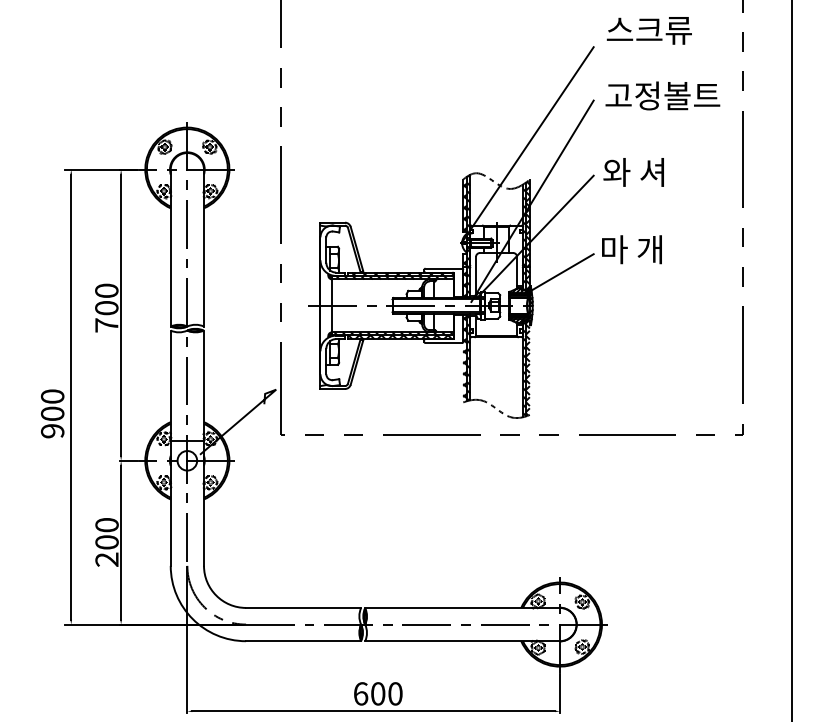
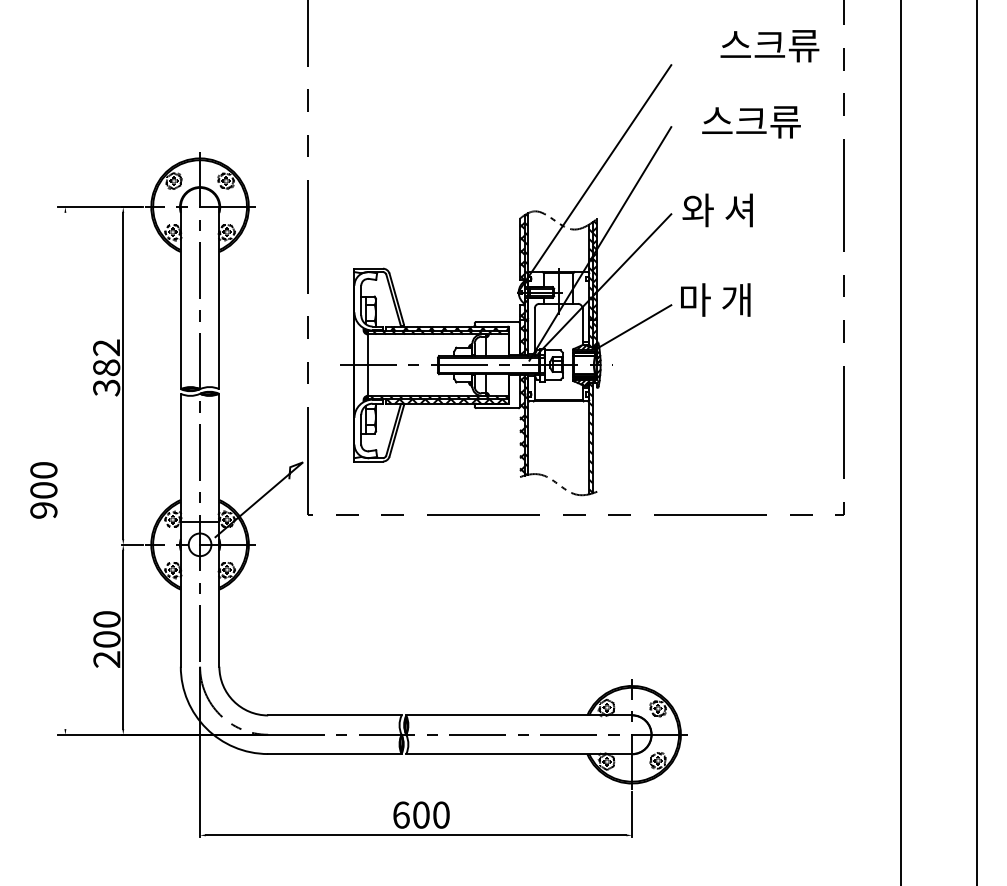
text: (649, 31) -> (769, 46), moved
text: (662, 95) -> (751, 121), 고정볼트 -> 스크류
text: (106, 307) -> (106, 367), 700 -> 382
hatch: (527, 368) -> (594, 437), removed
line: (71, 396) -> (65, 470), removed

